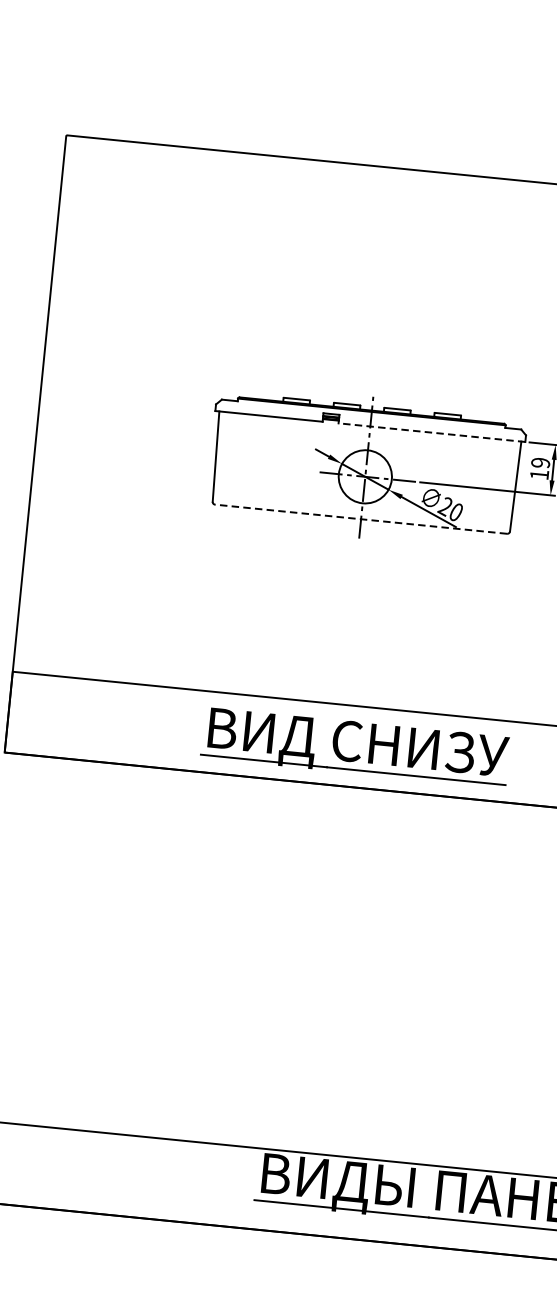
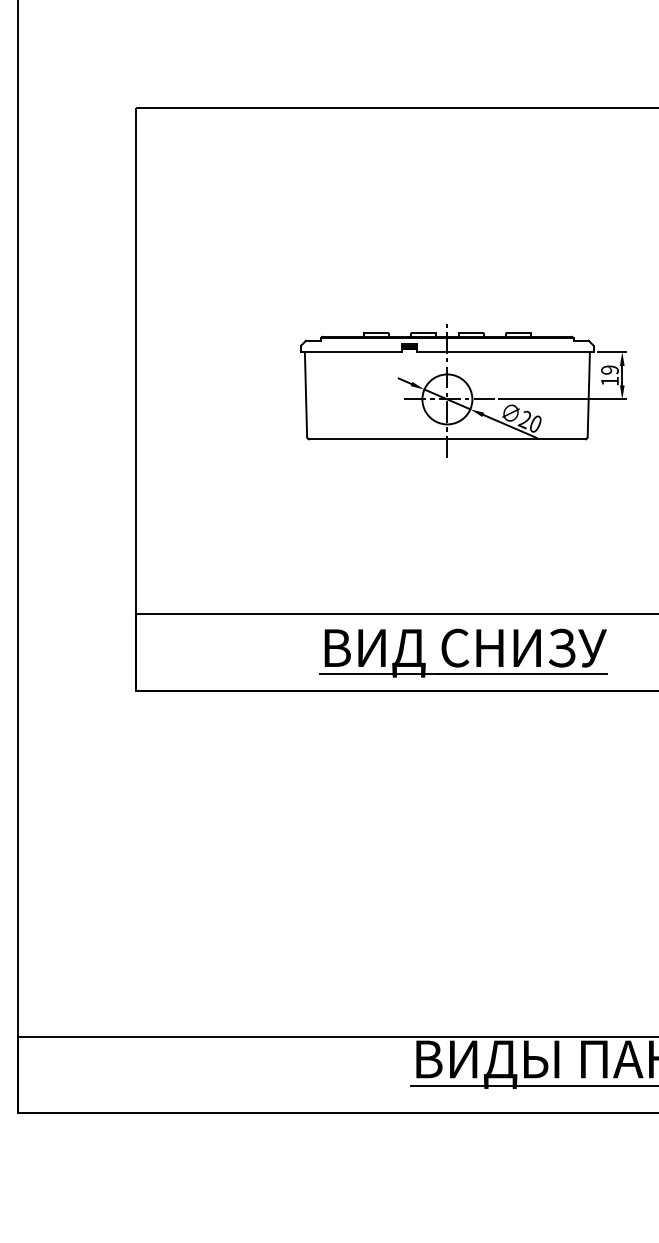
line: (431, 432) -> (505, 351), dashed -> solid
line: (361, 519) -> (447, 439), dashed -> solid

